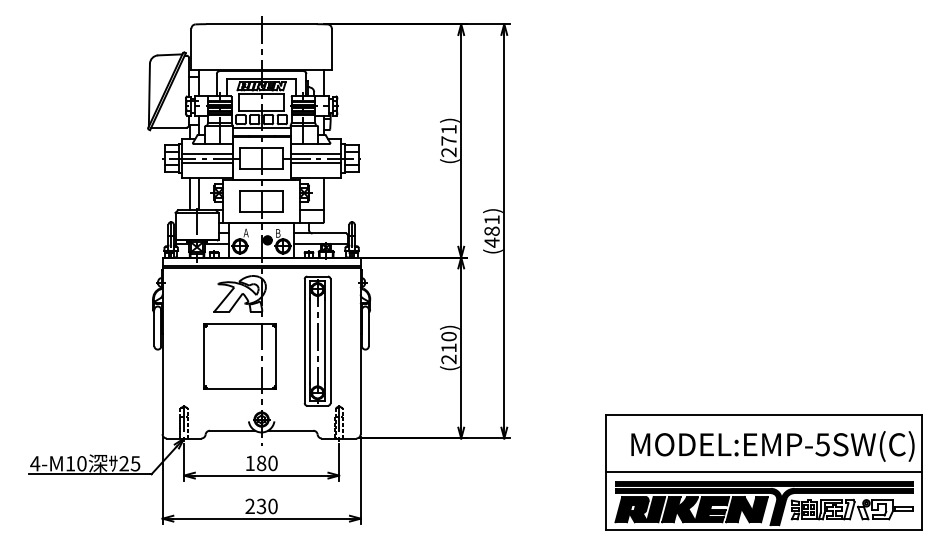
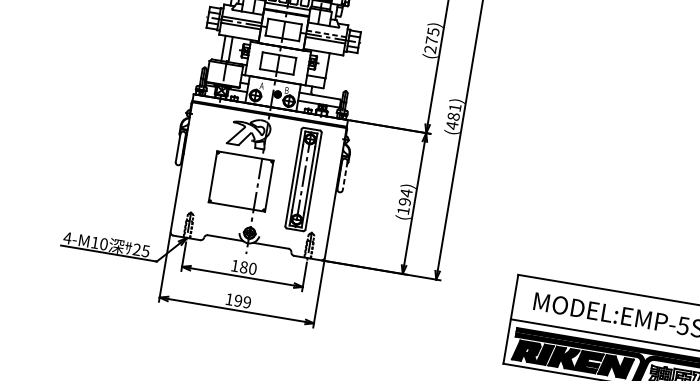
text: (448, 129) -> (433, 31), (271) -> (275)
line: (315, 154) -> (326, 33), solid -> dashed
line: (368, 328) -> (344, 176), solid -> dashed
text: (448, 347) -> (404, 201), (210) -> (194)
text: (261, 506) -> (238, 300), 230 -> 199

